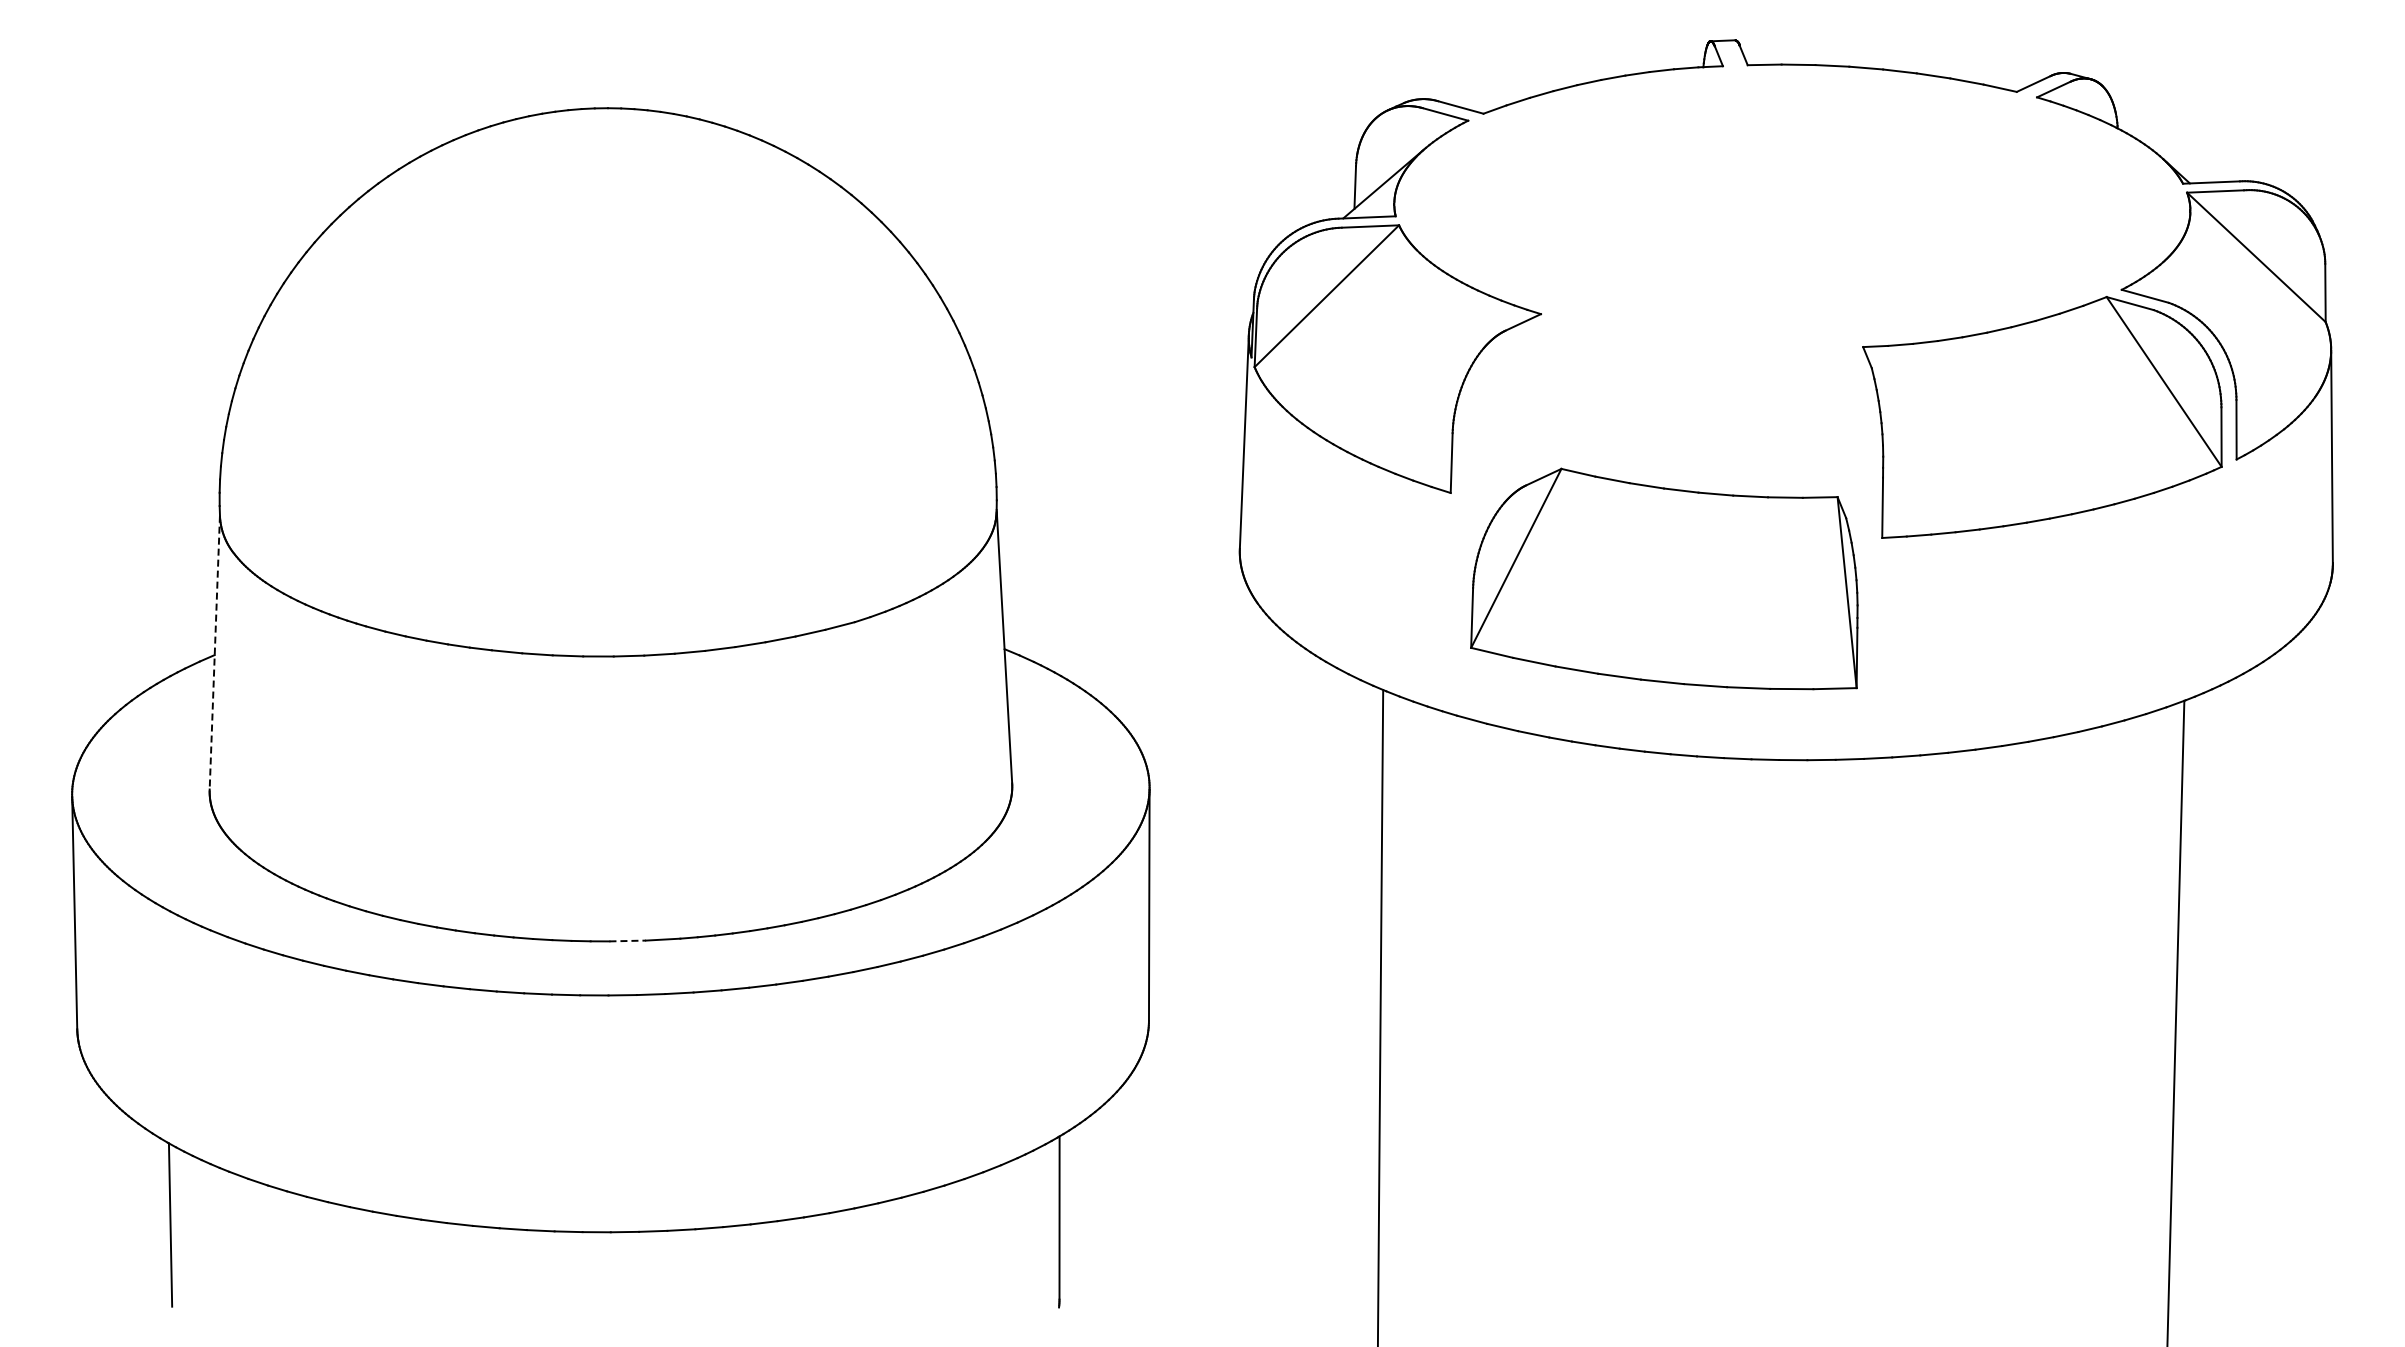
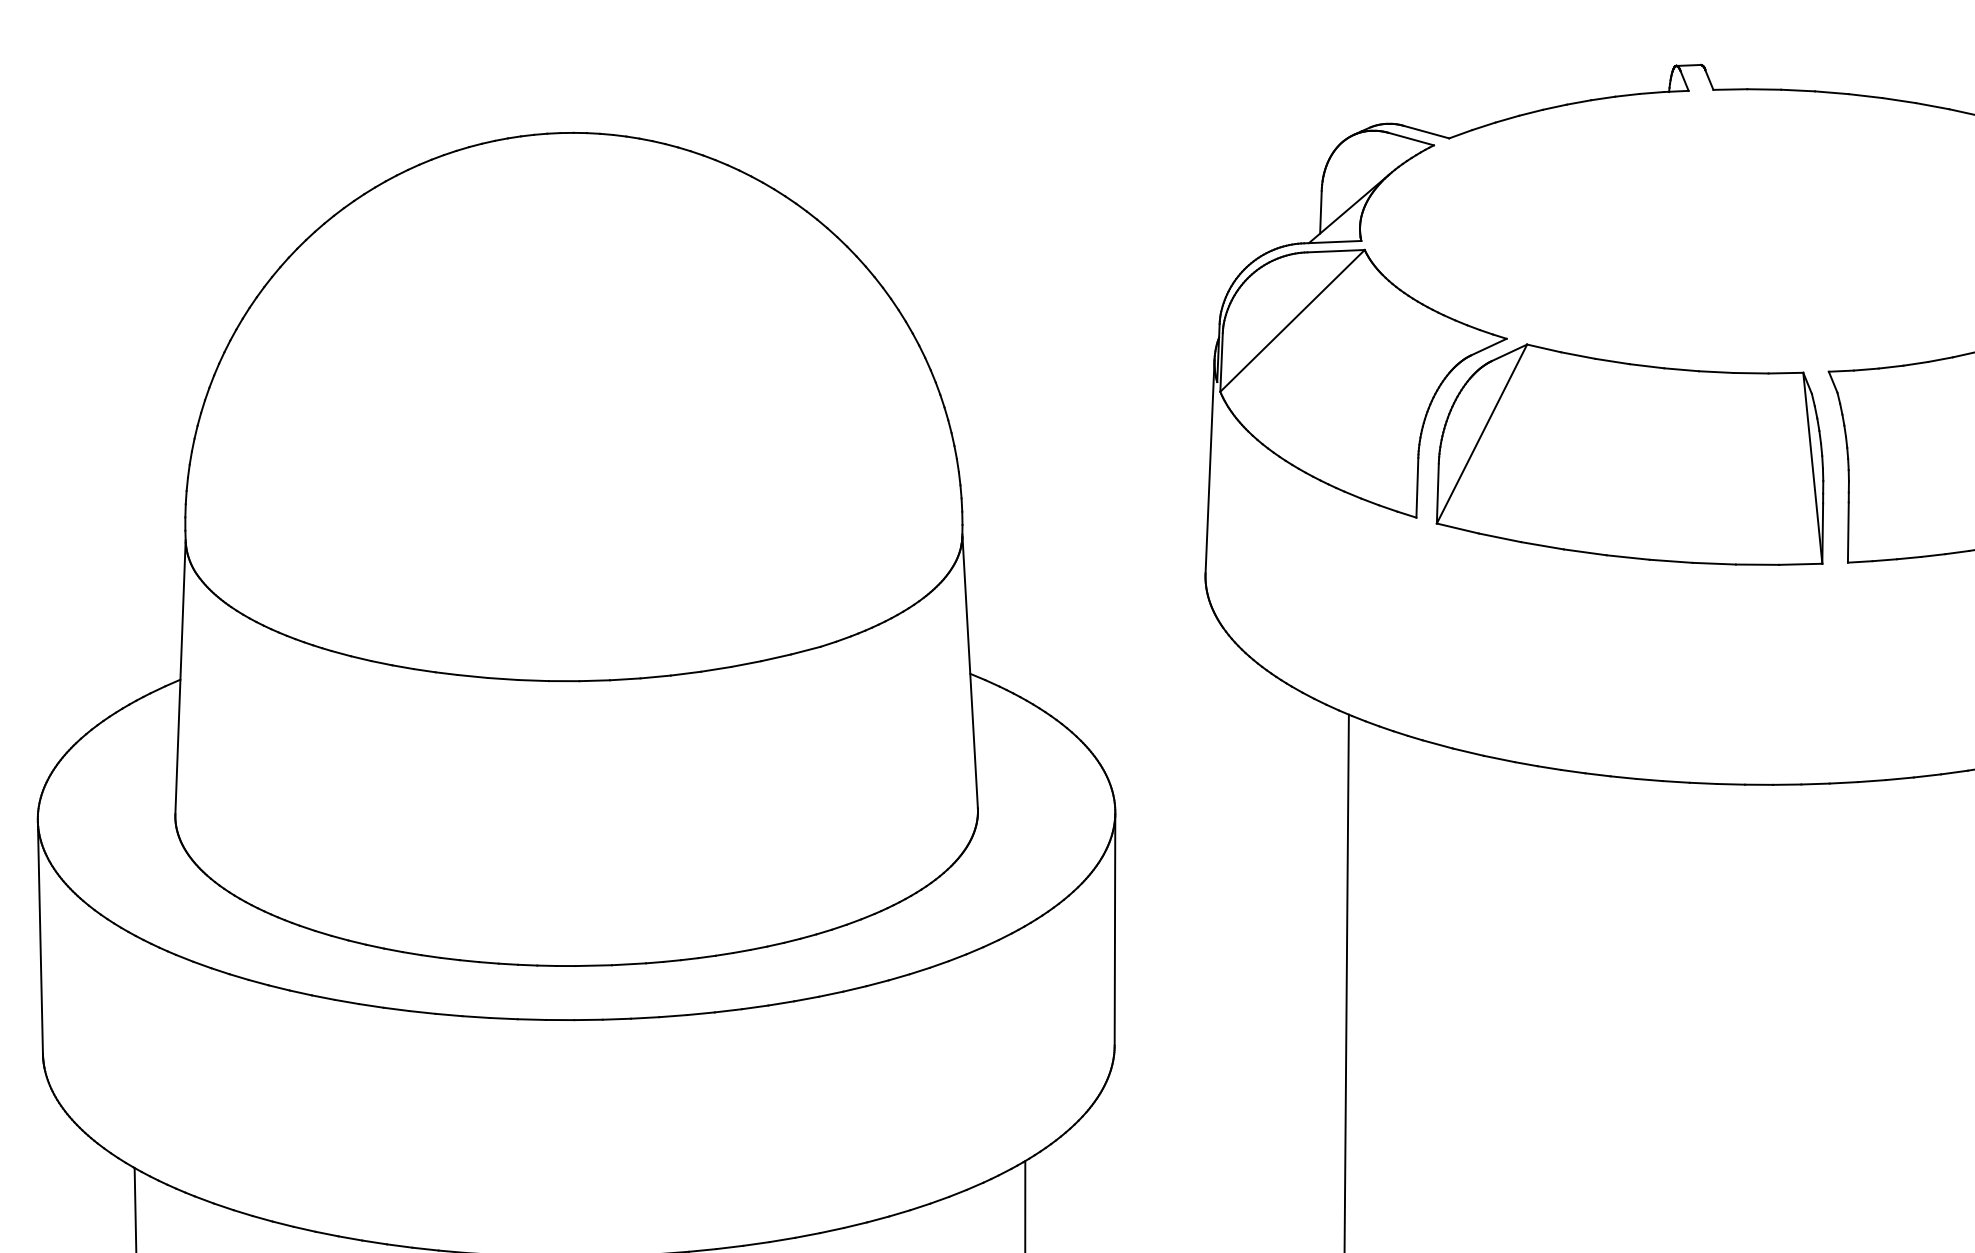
part: (1664, 578) -> (1630, 454), moved
line: (214, 653) -> (180, 678), dashed -> solid
line: (628, 940) -> (594, 965), dashed -> solid

